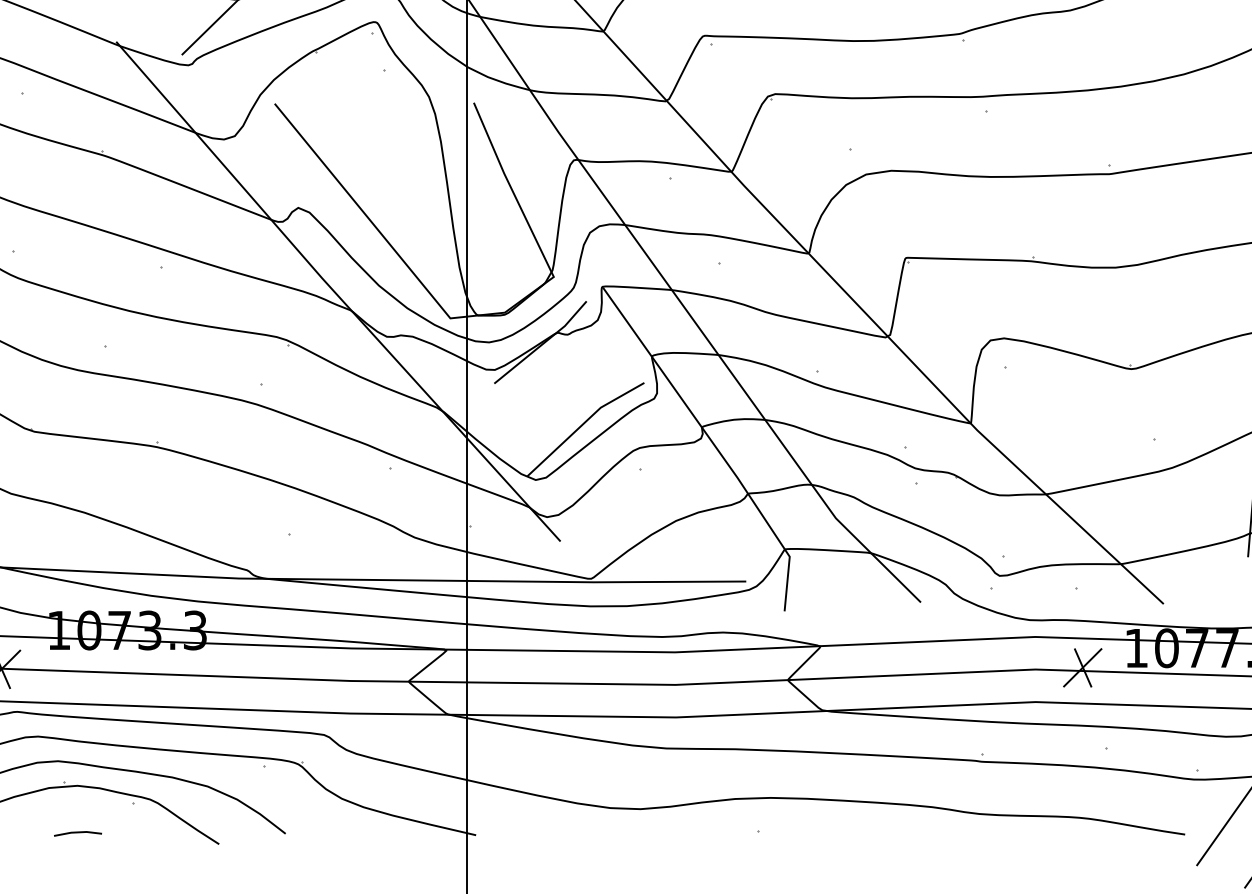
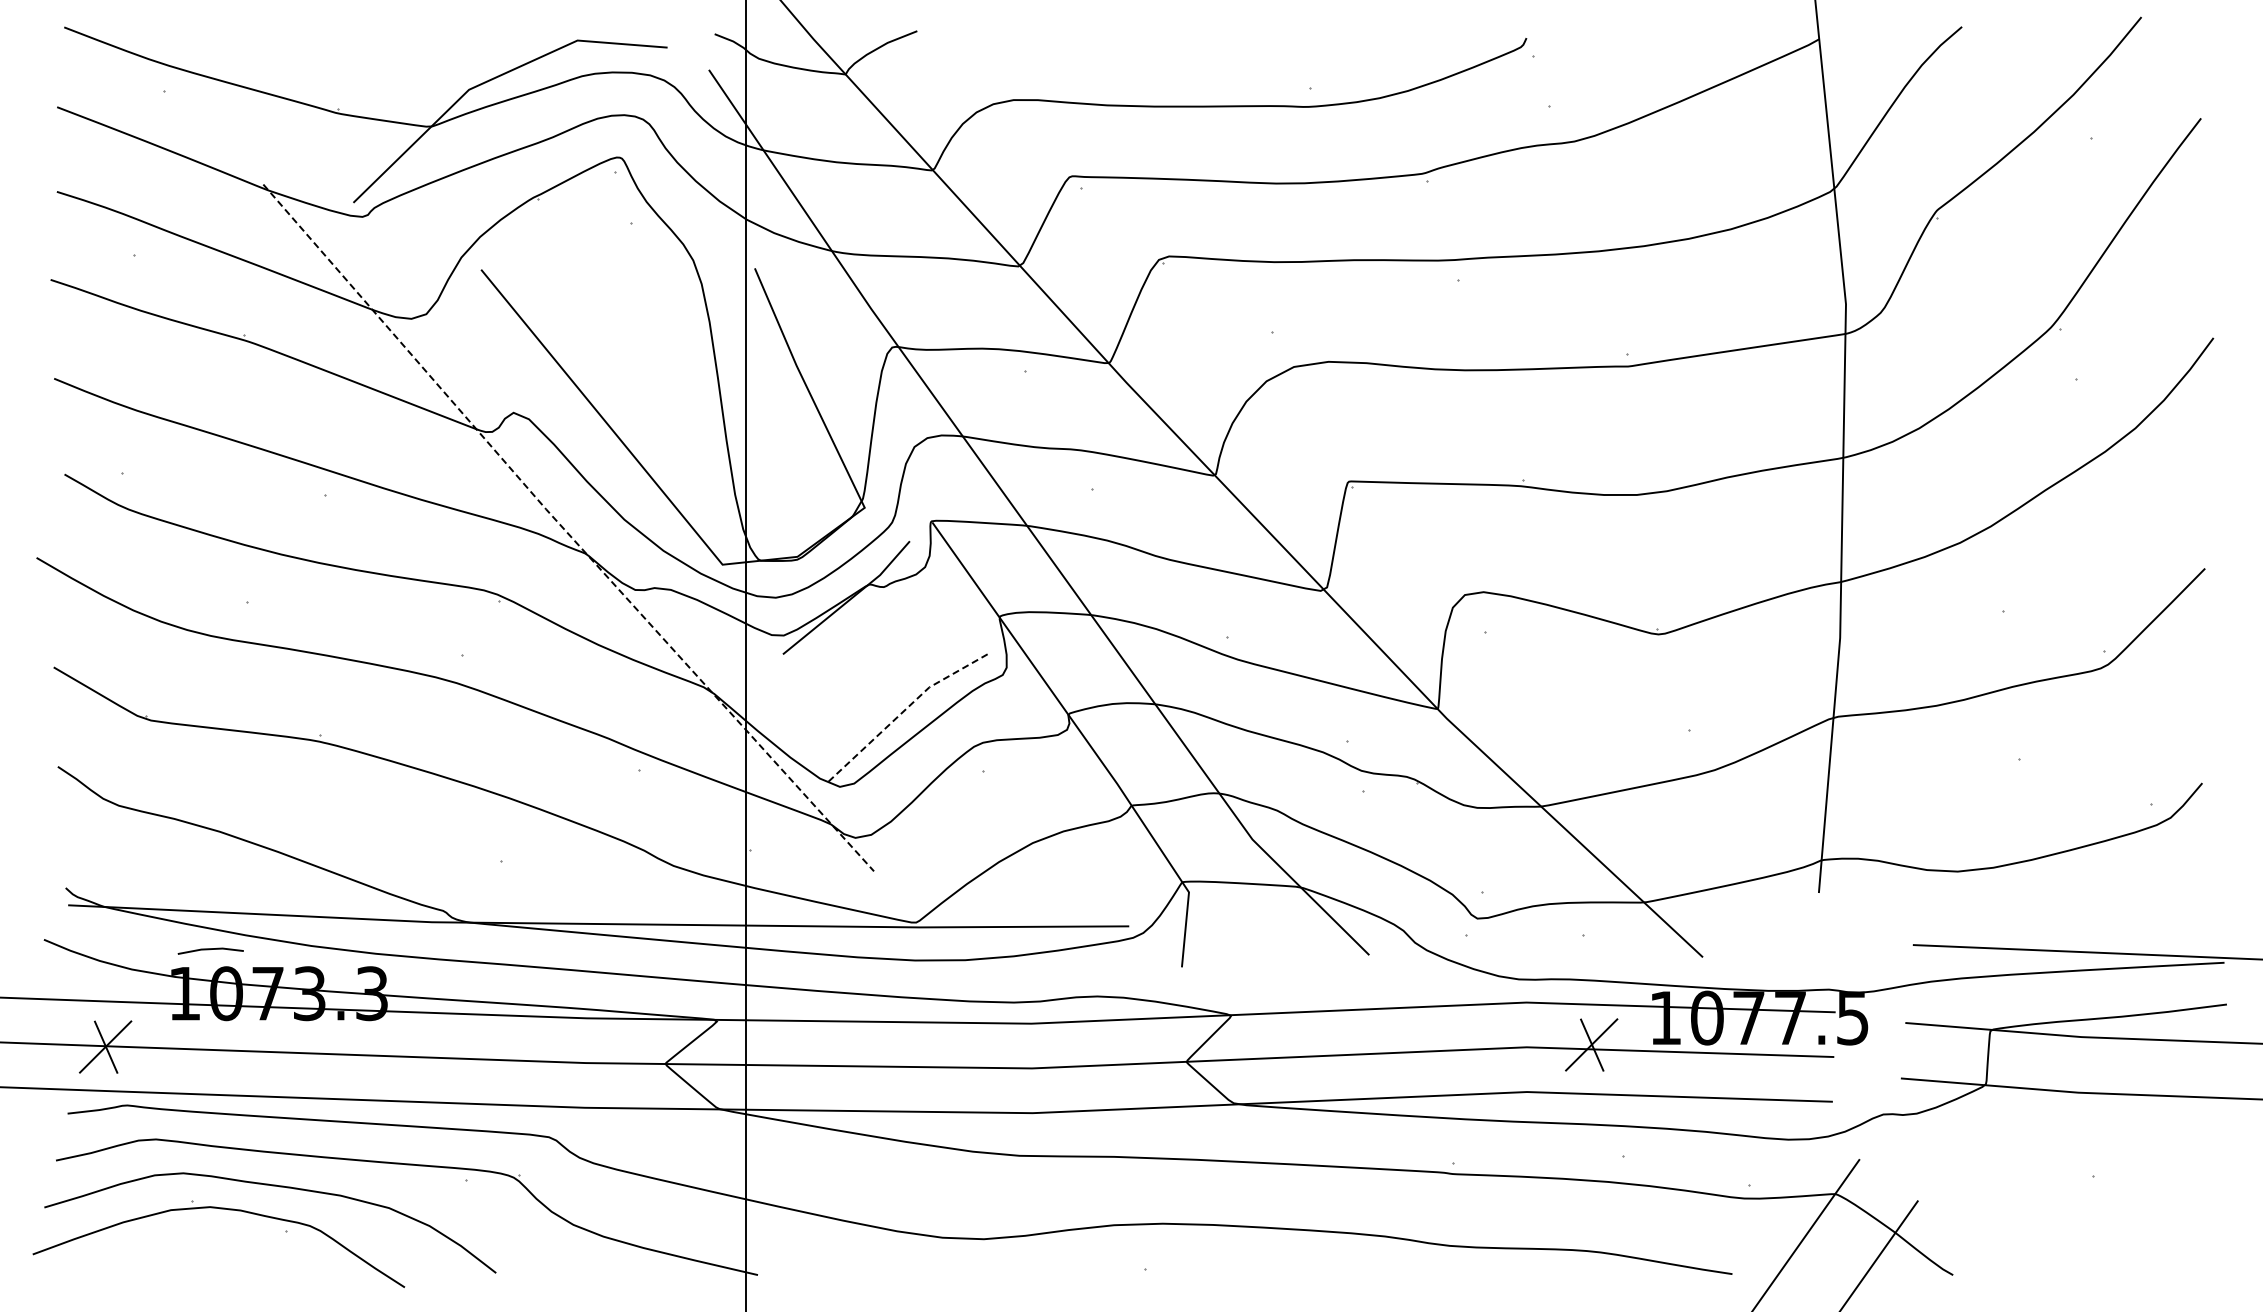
line: (336, 293) -> (565, 530), solid -> dashed
line: (582, 424) -> (904, 710), solid -> dashed
line: (77, 832) -> (210, 949), moved

